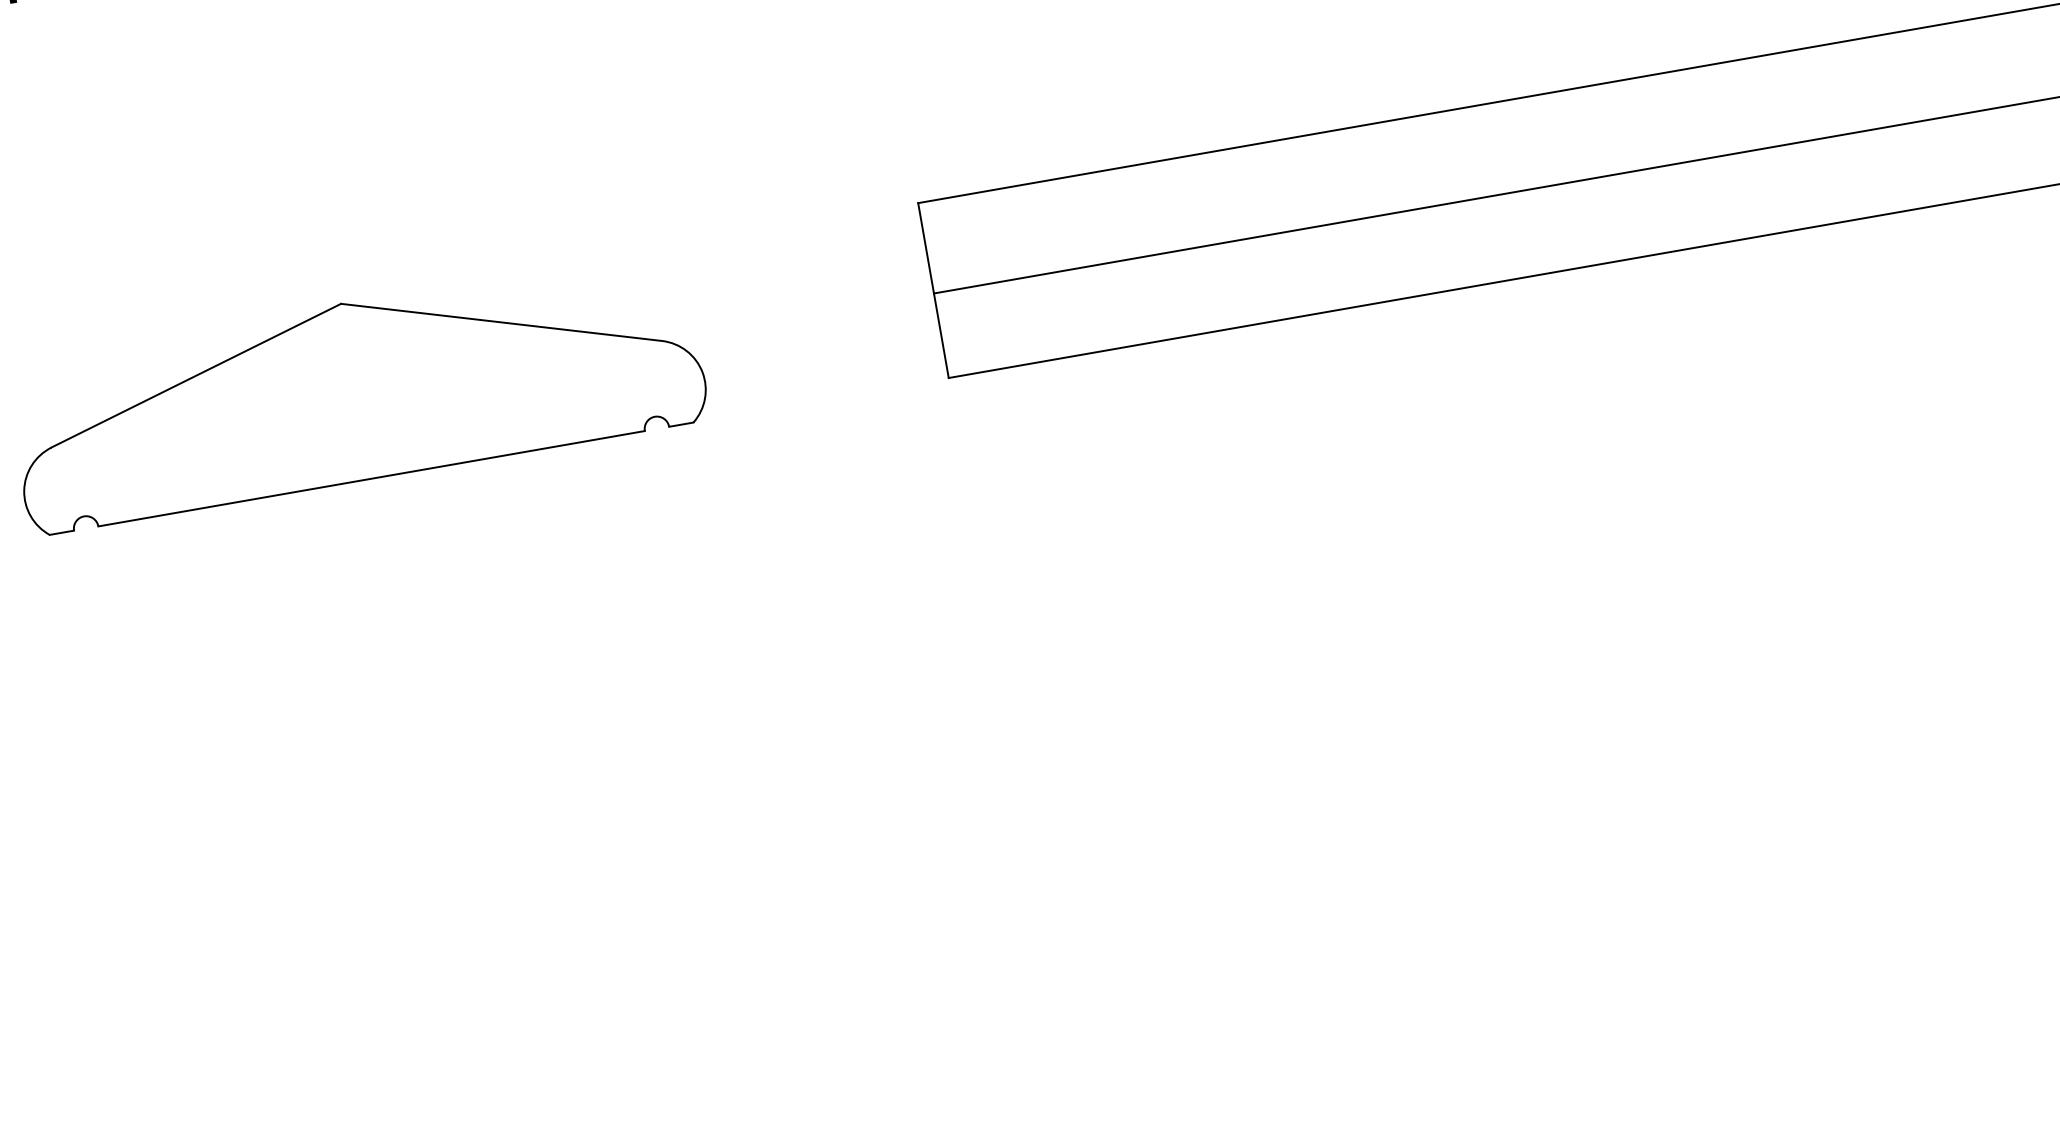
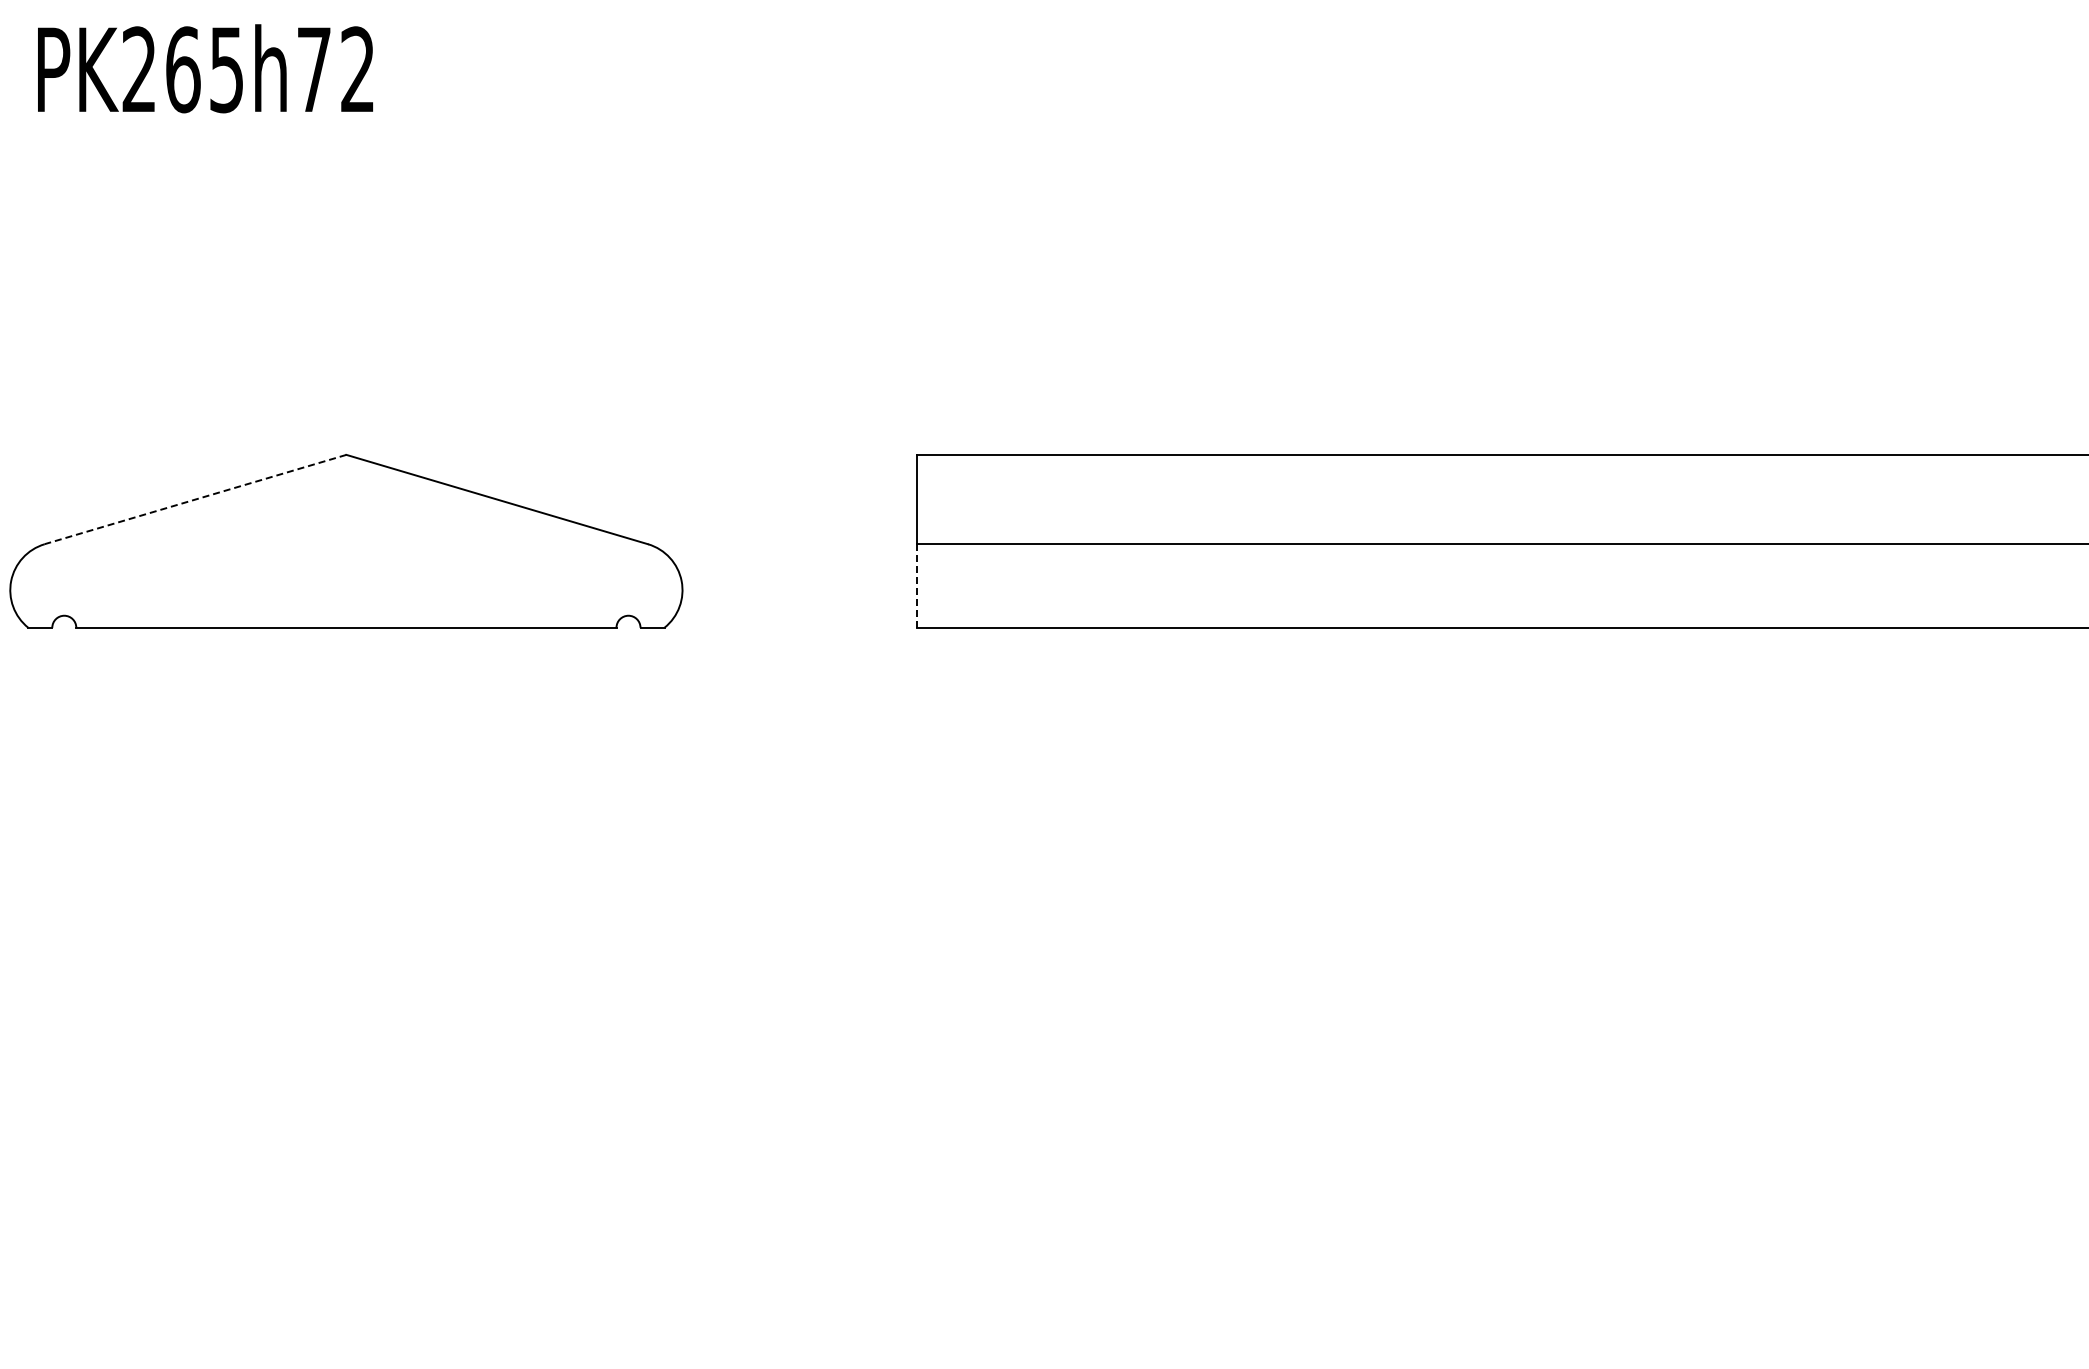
line: (940, 335) -> (916, 585), solid -> dashed
line: (196, 375) -> (195, 499), solid -> dashed

